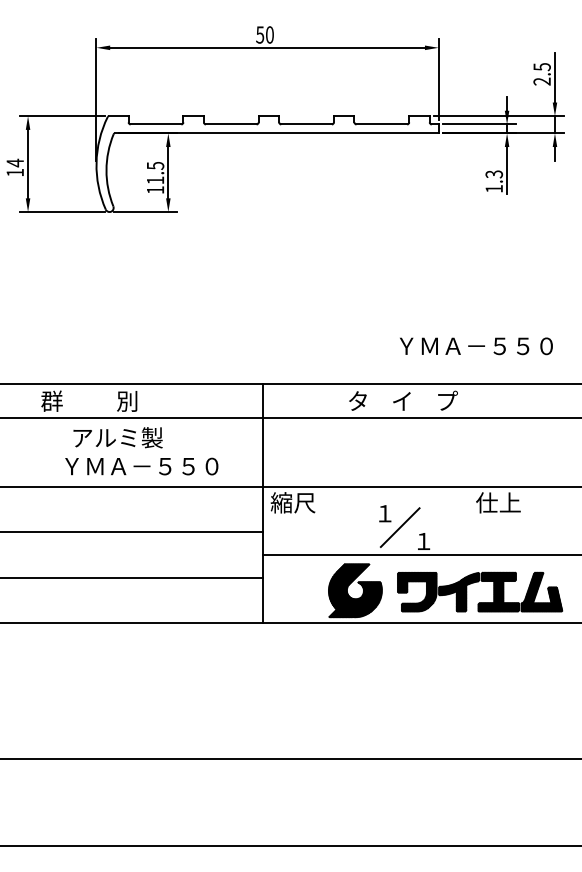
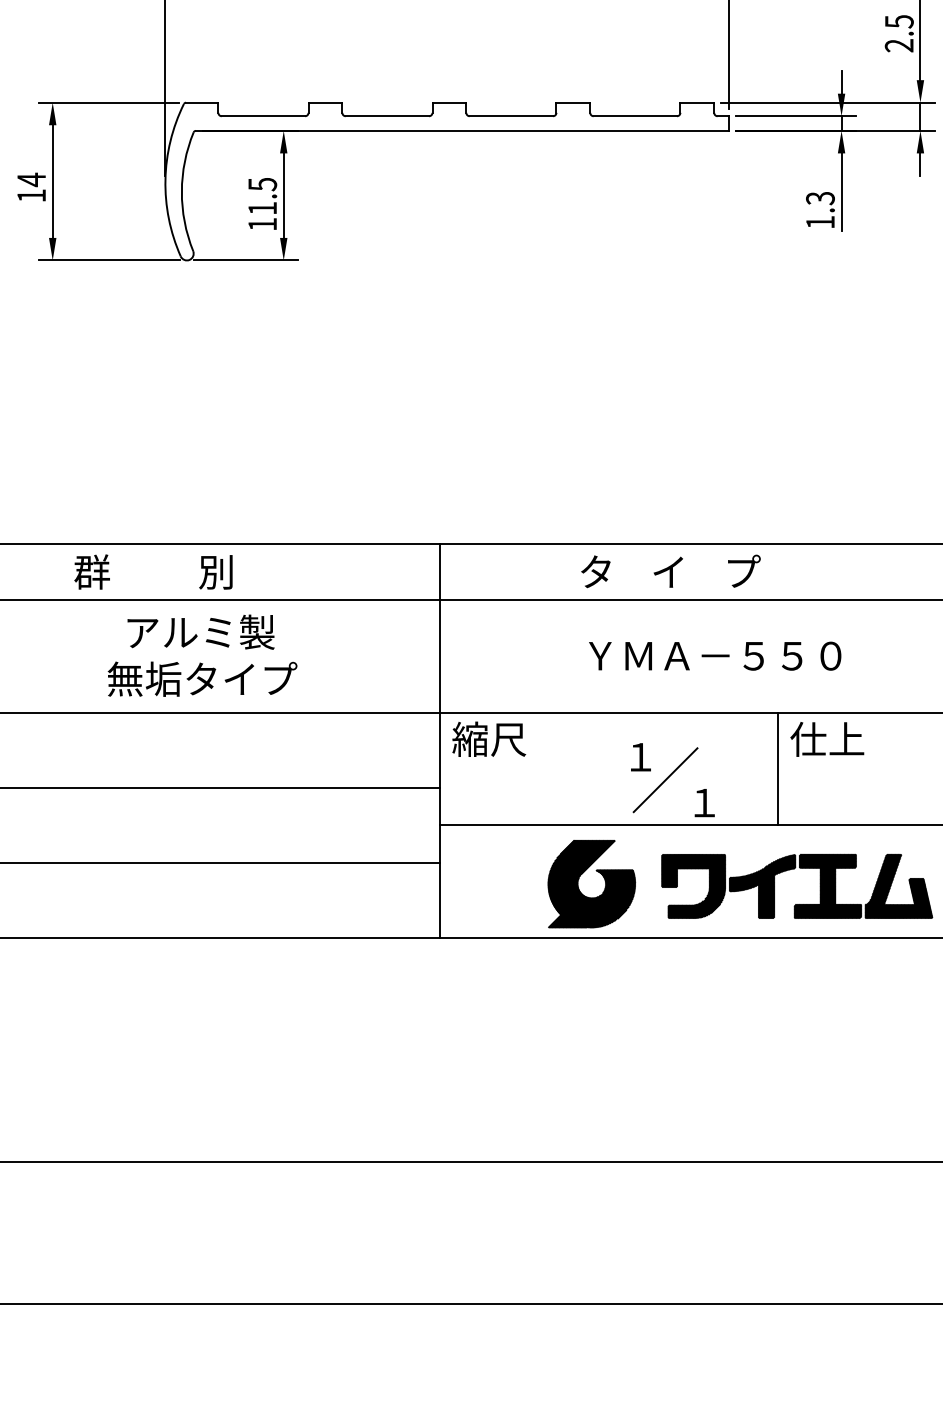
text: (476, 346) -> (715, 656), moved
text: (139, 465) -> (236, 677), ＹＭＡ－５５０ -> 無垢タイプ
line: (468, 520) -> (778, 768), added

